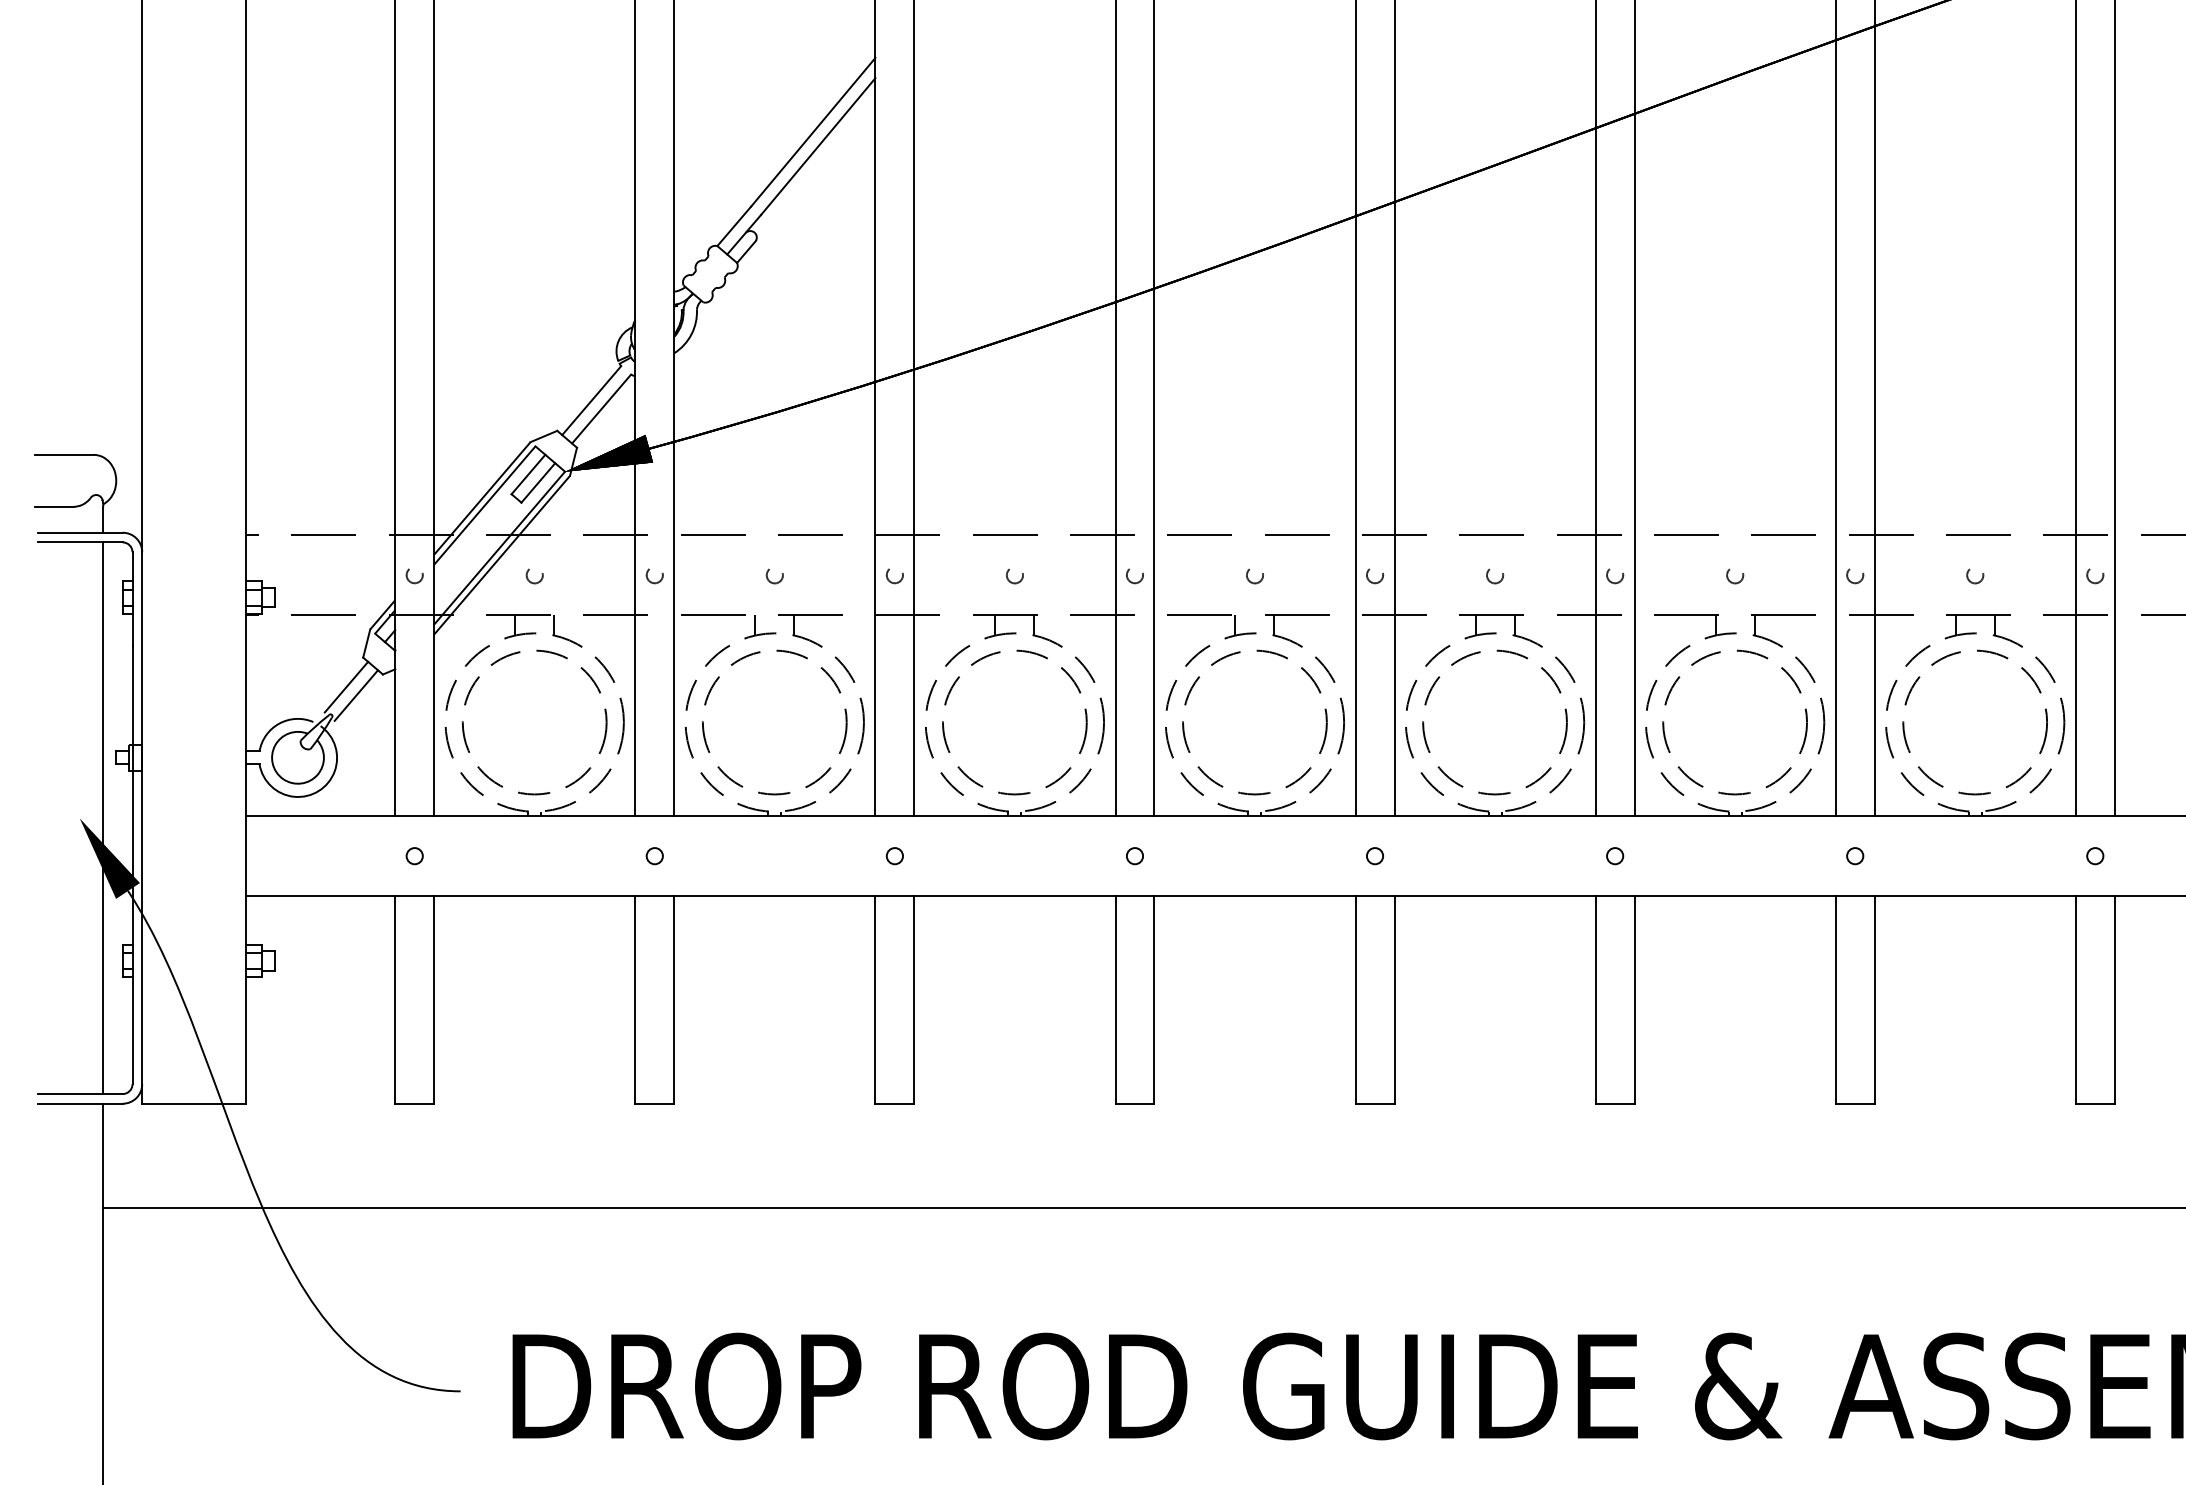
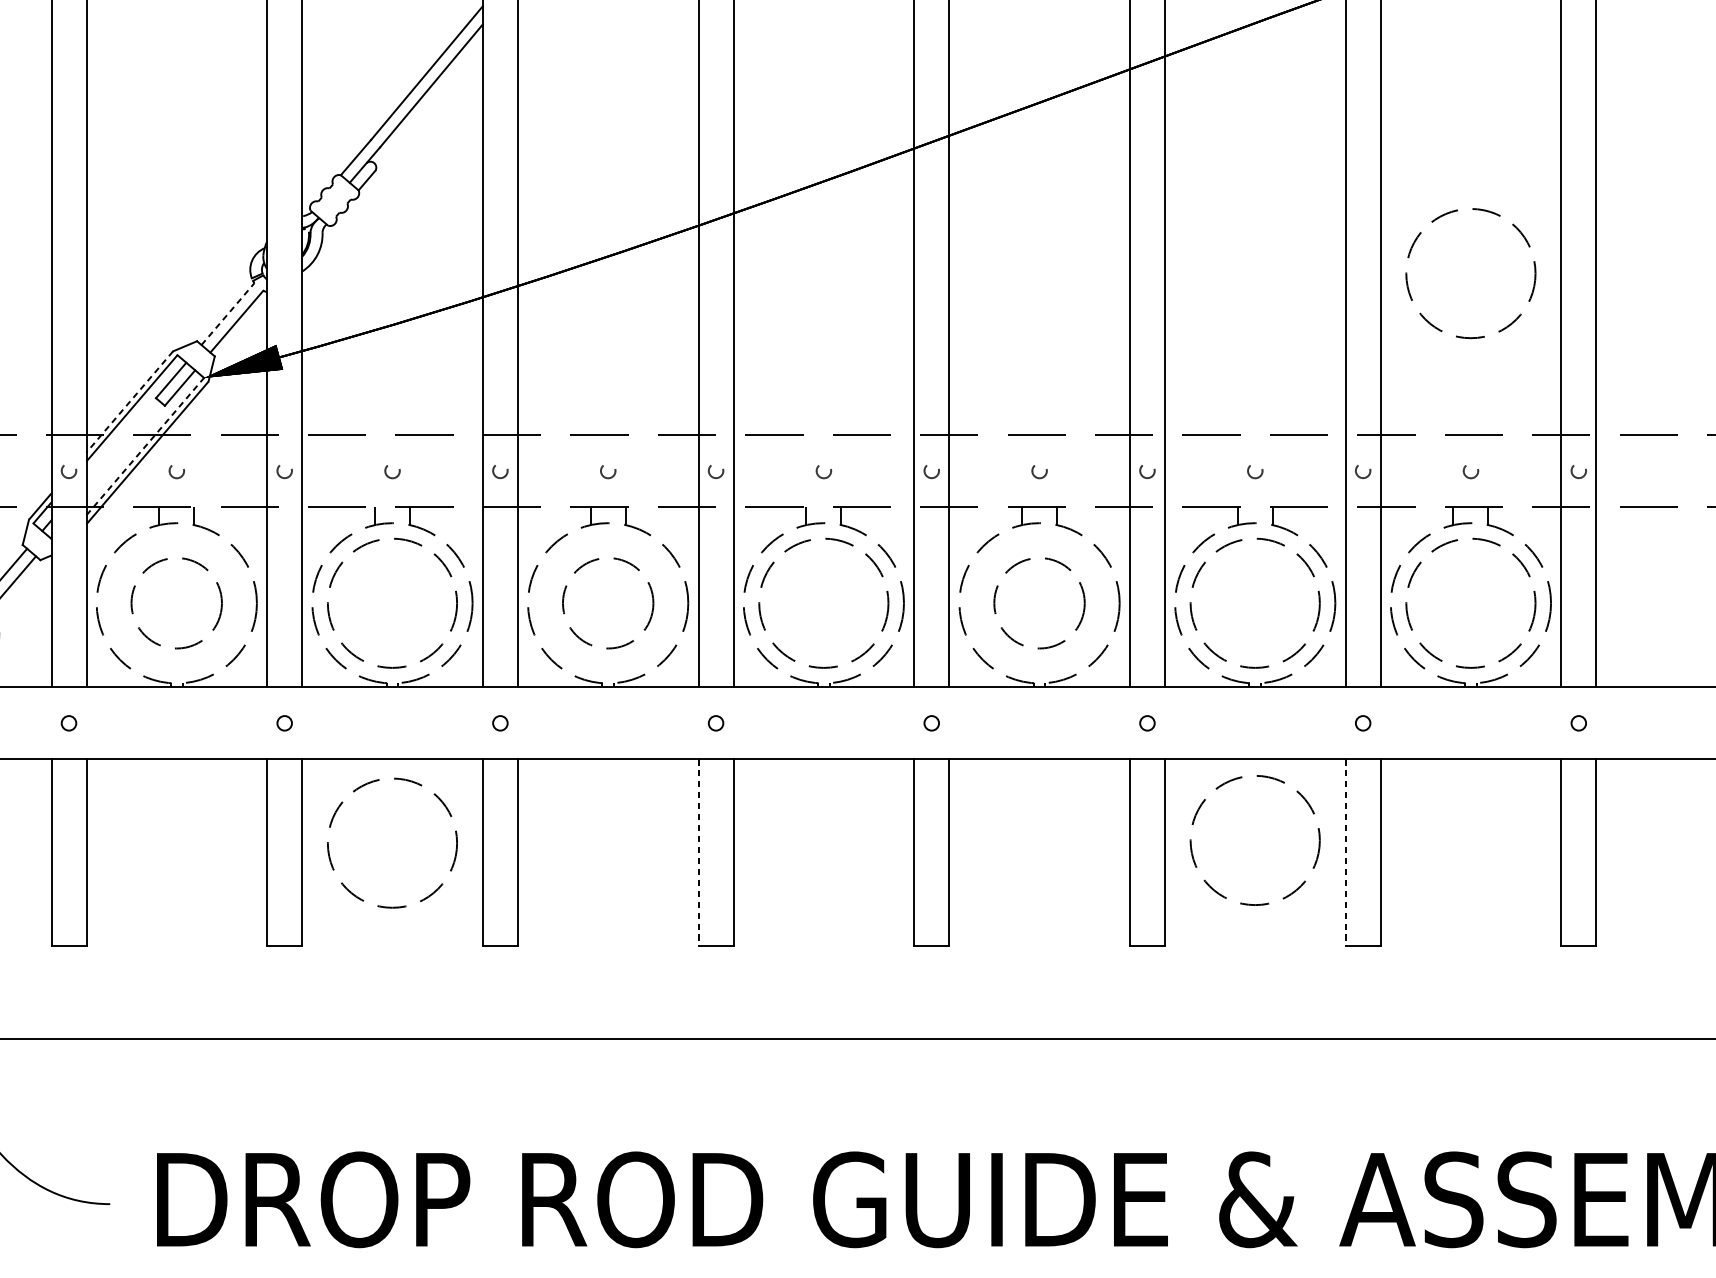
circle: (1974, 355) -> (1470, 273), added
line: (592, 400) -> (228, 313), solid -> dashed
line: (482, 498) -> (129, 402), solid -> dashed
line: (499, 548) -> (145, 446), solid -> dashed
circle: (534, 722) -> (176, 603), size x0.7
circle: (1014, 722) -> (607, 603), size x0.7
circle: (1494, 722) -> (1039, 603), size x0.7
circle: (1734, 986) -> (1254, 840), added
circle: (774, 989) -> (392, 843), added
line: (1115, 999) -> (698, 852), solid -> dashed
line: (1835, 999) -> (1345, 852), solid -> dashed

